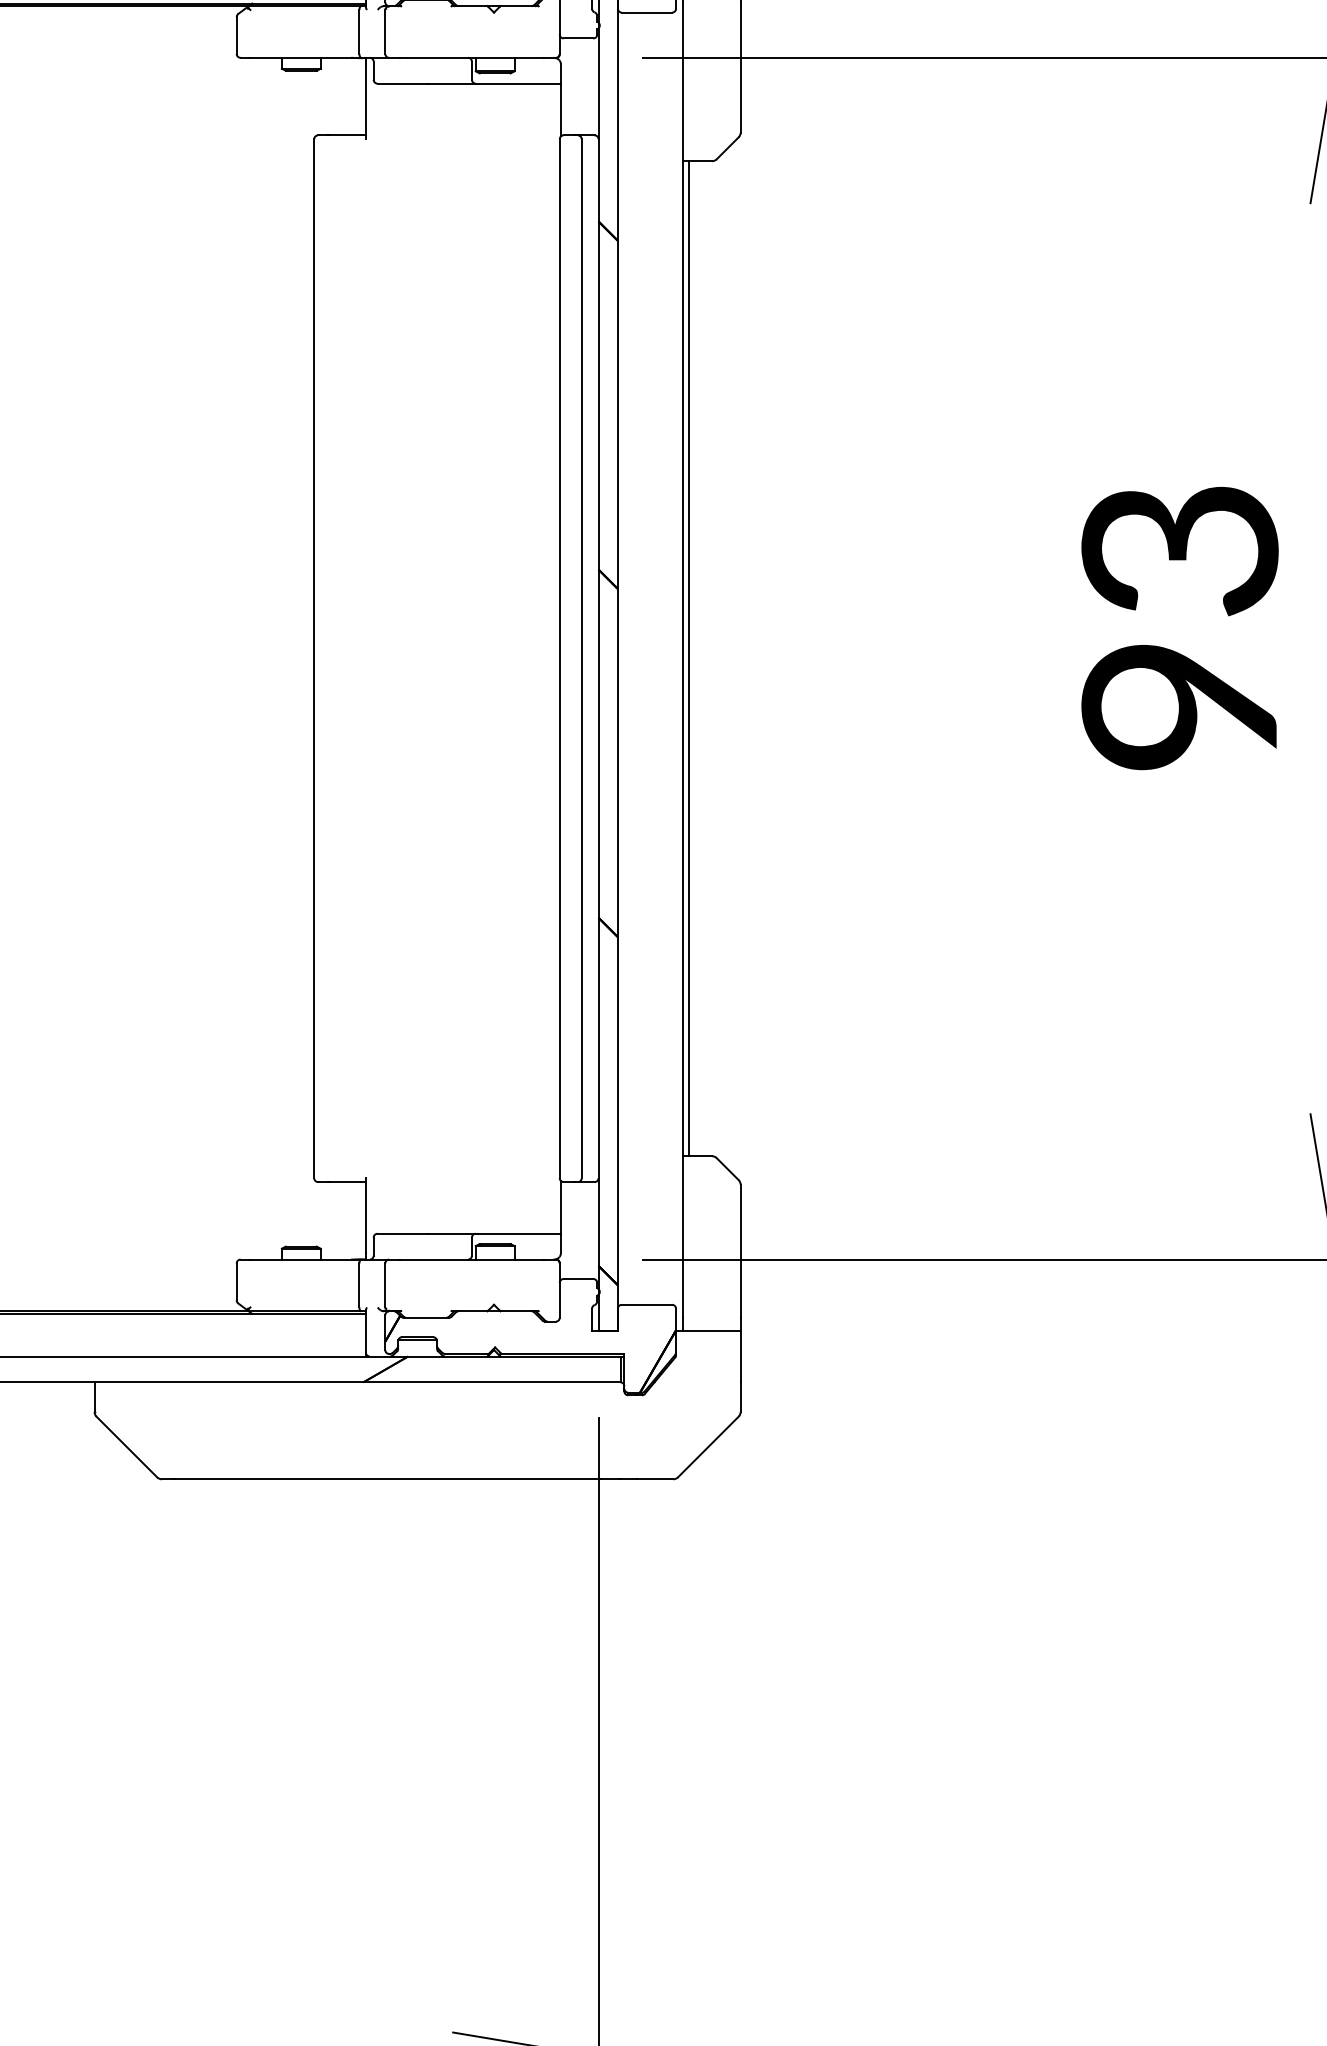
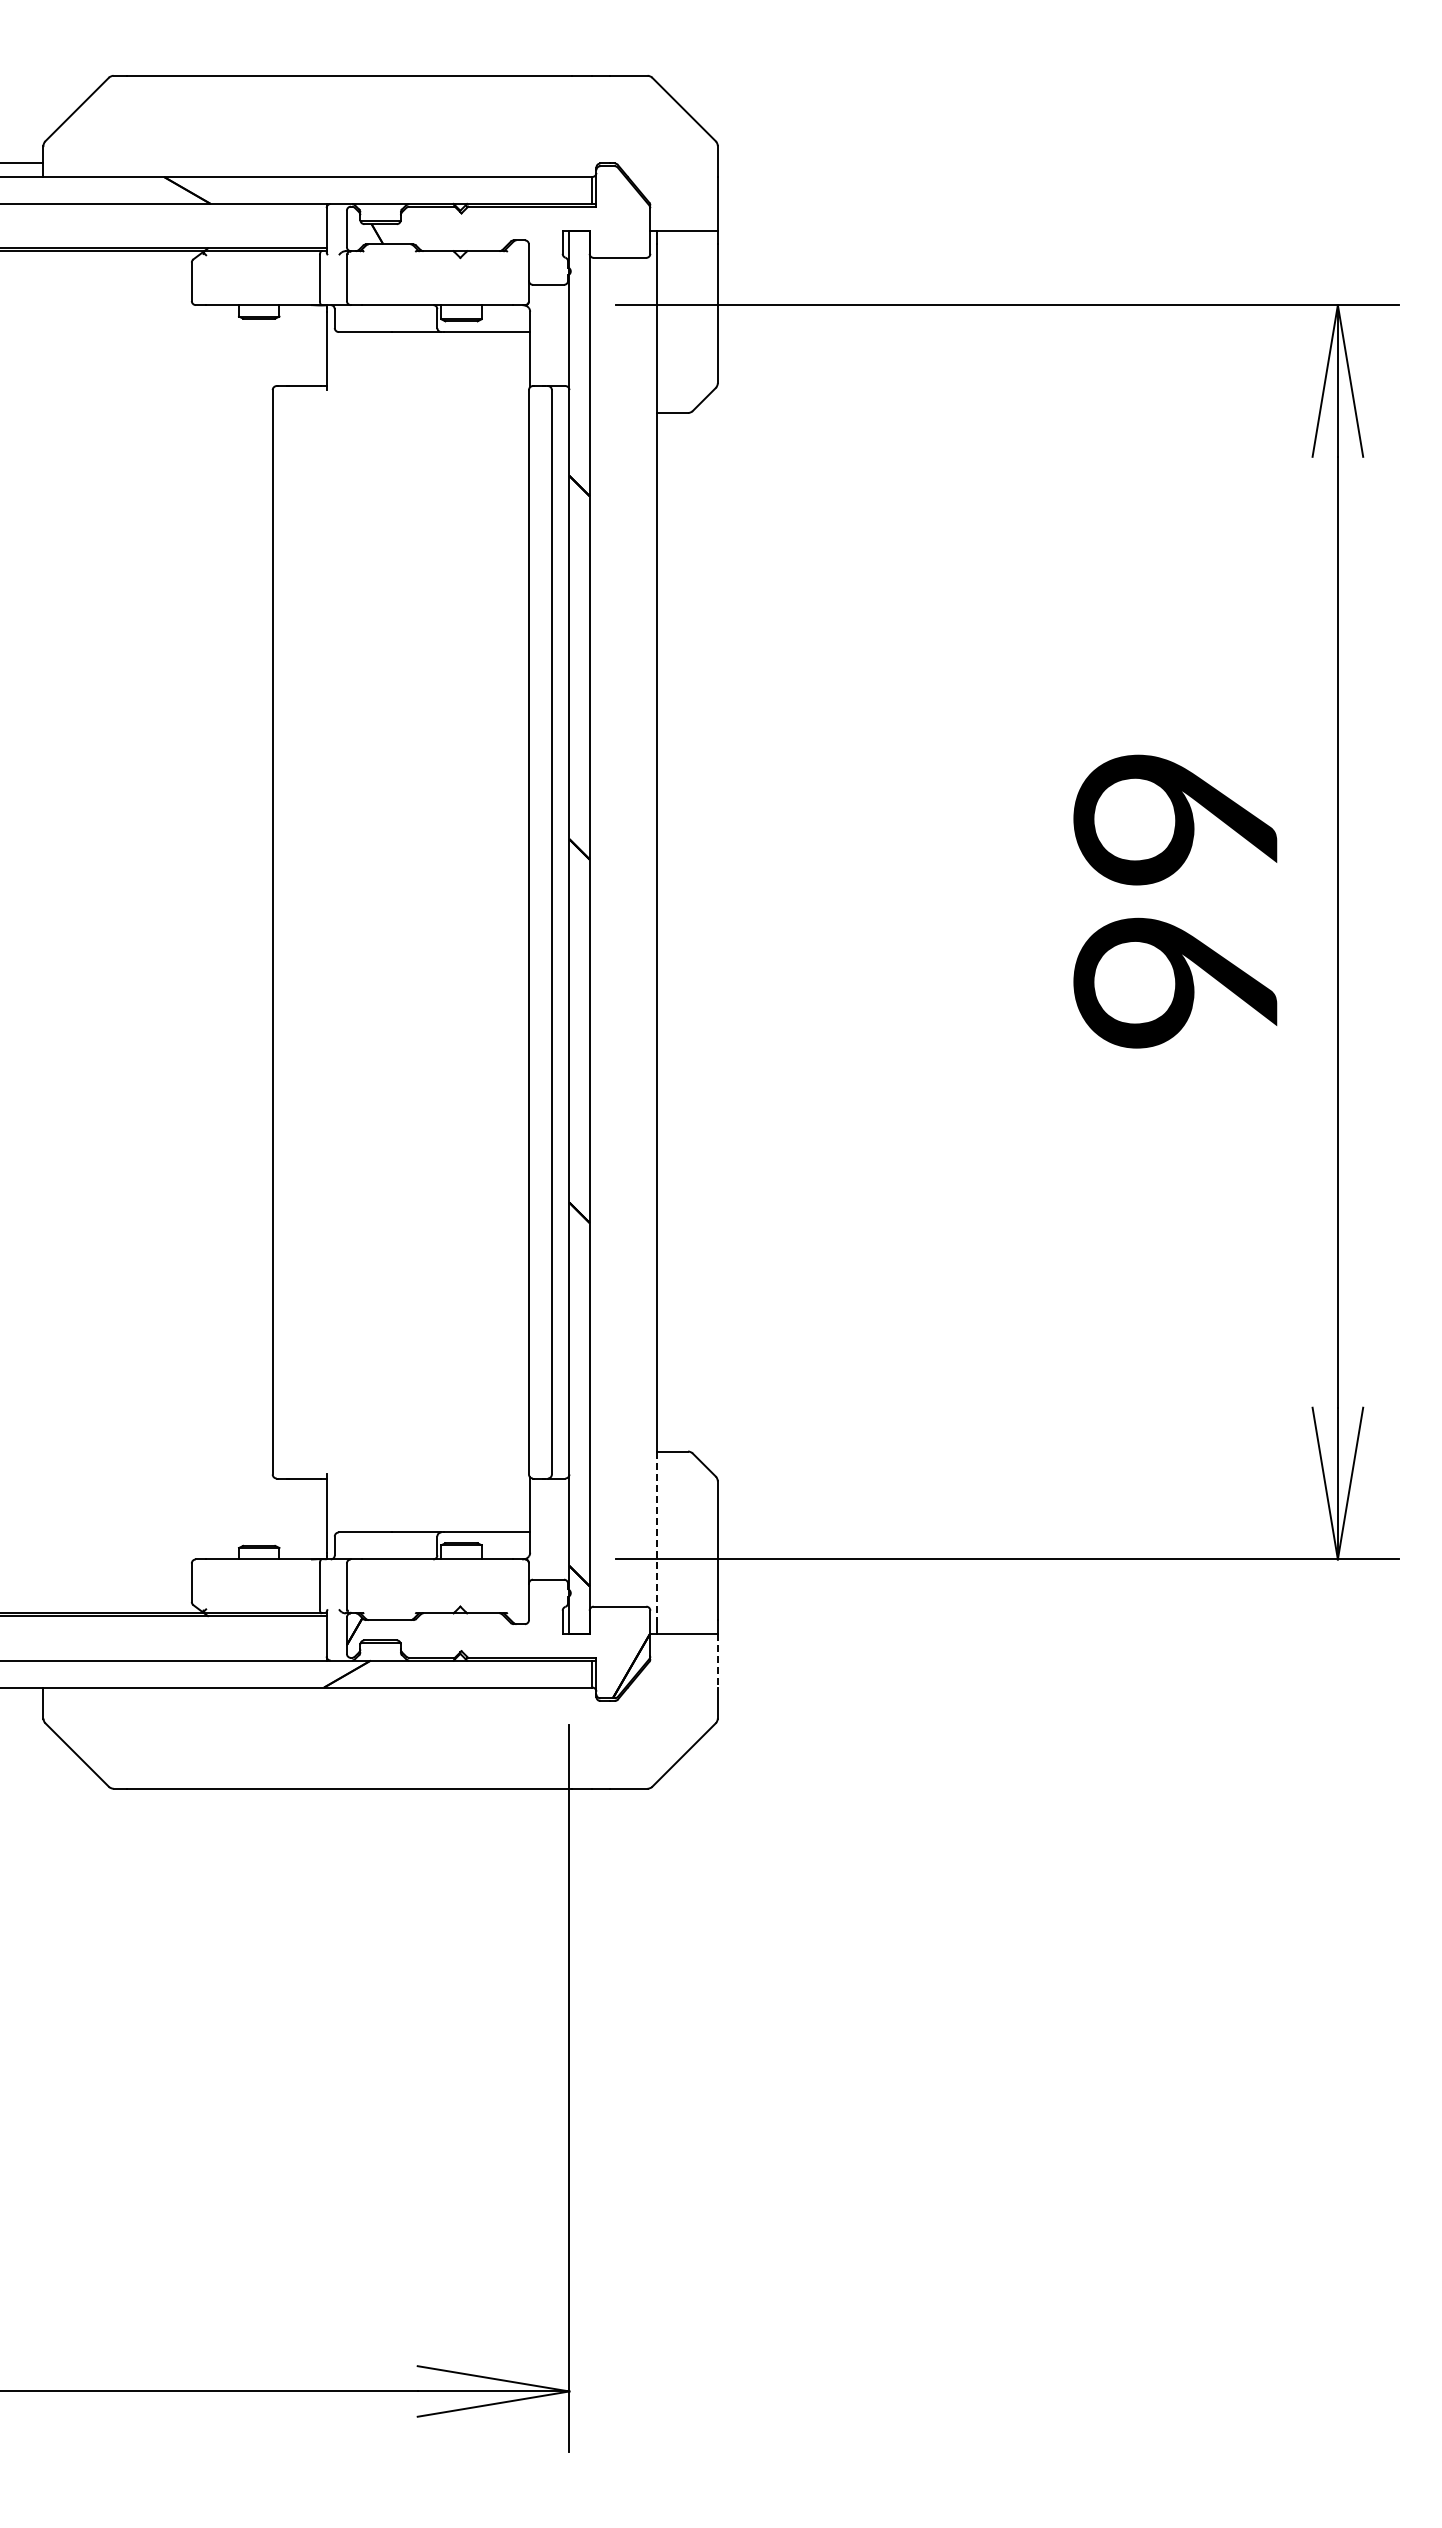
text: (1180, 551) -> (1176, 820), 93 -> 99
line: (688, 658) -> (663, 932), removed
line: (682, 1237) -> (657, 1536), solid -> dashed
line: (740, 1356) -> (717, 1660), solid -> dashed

